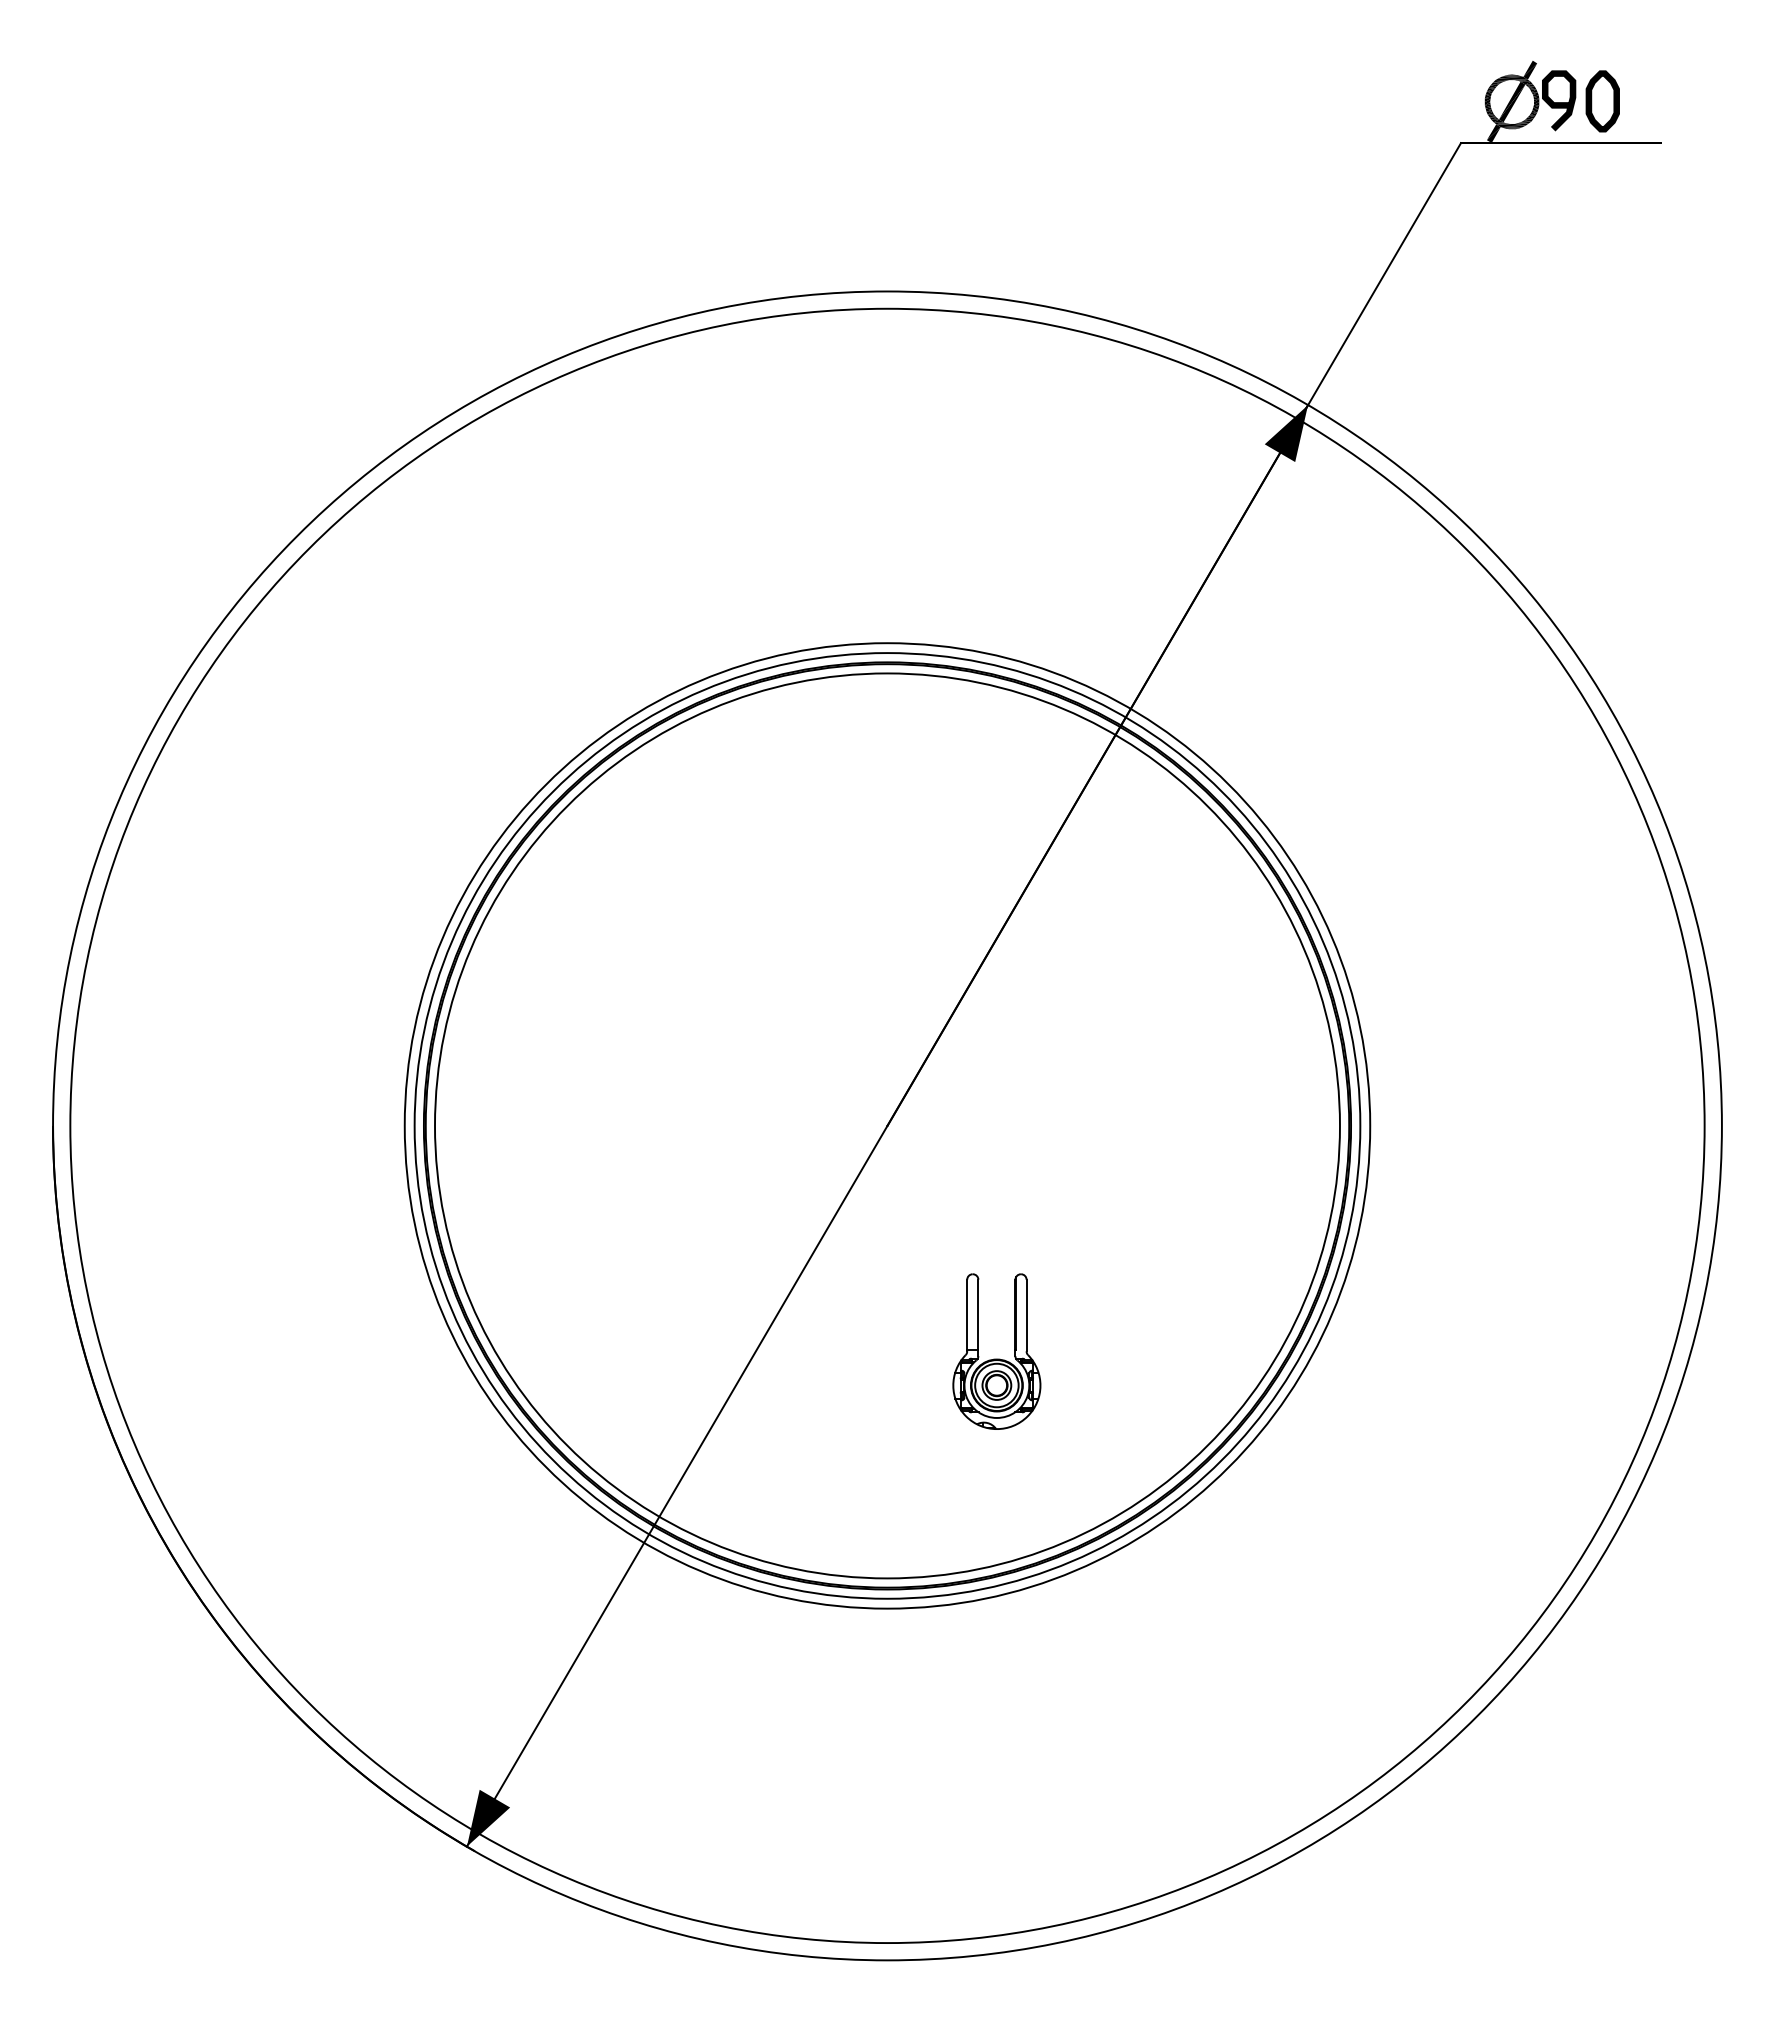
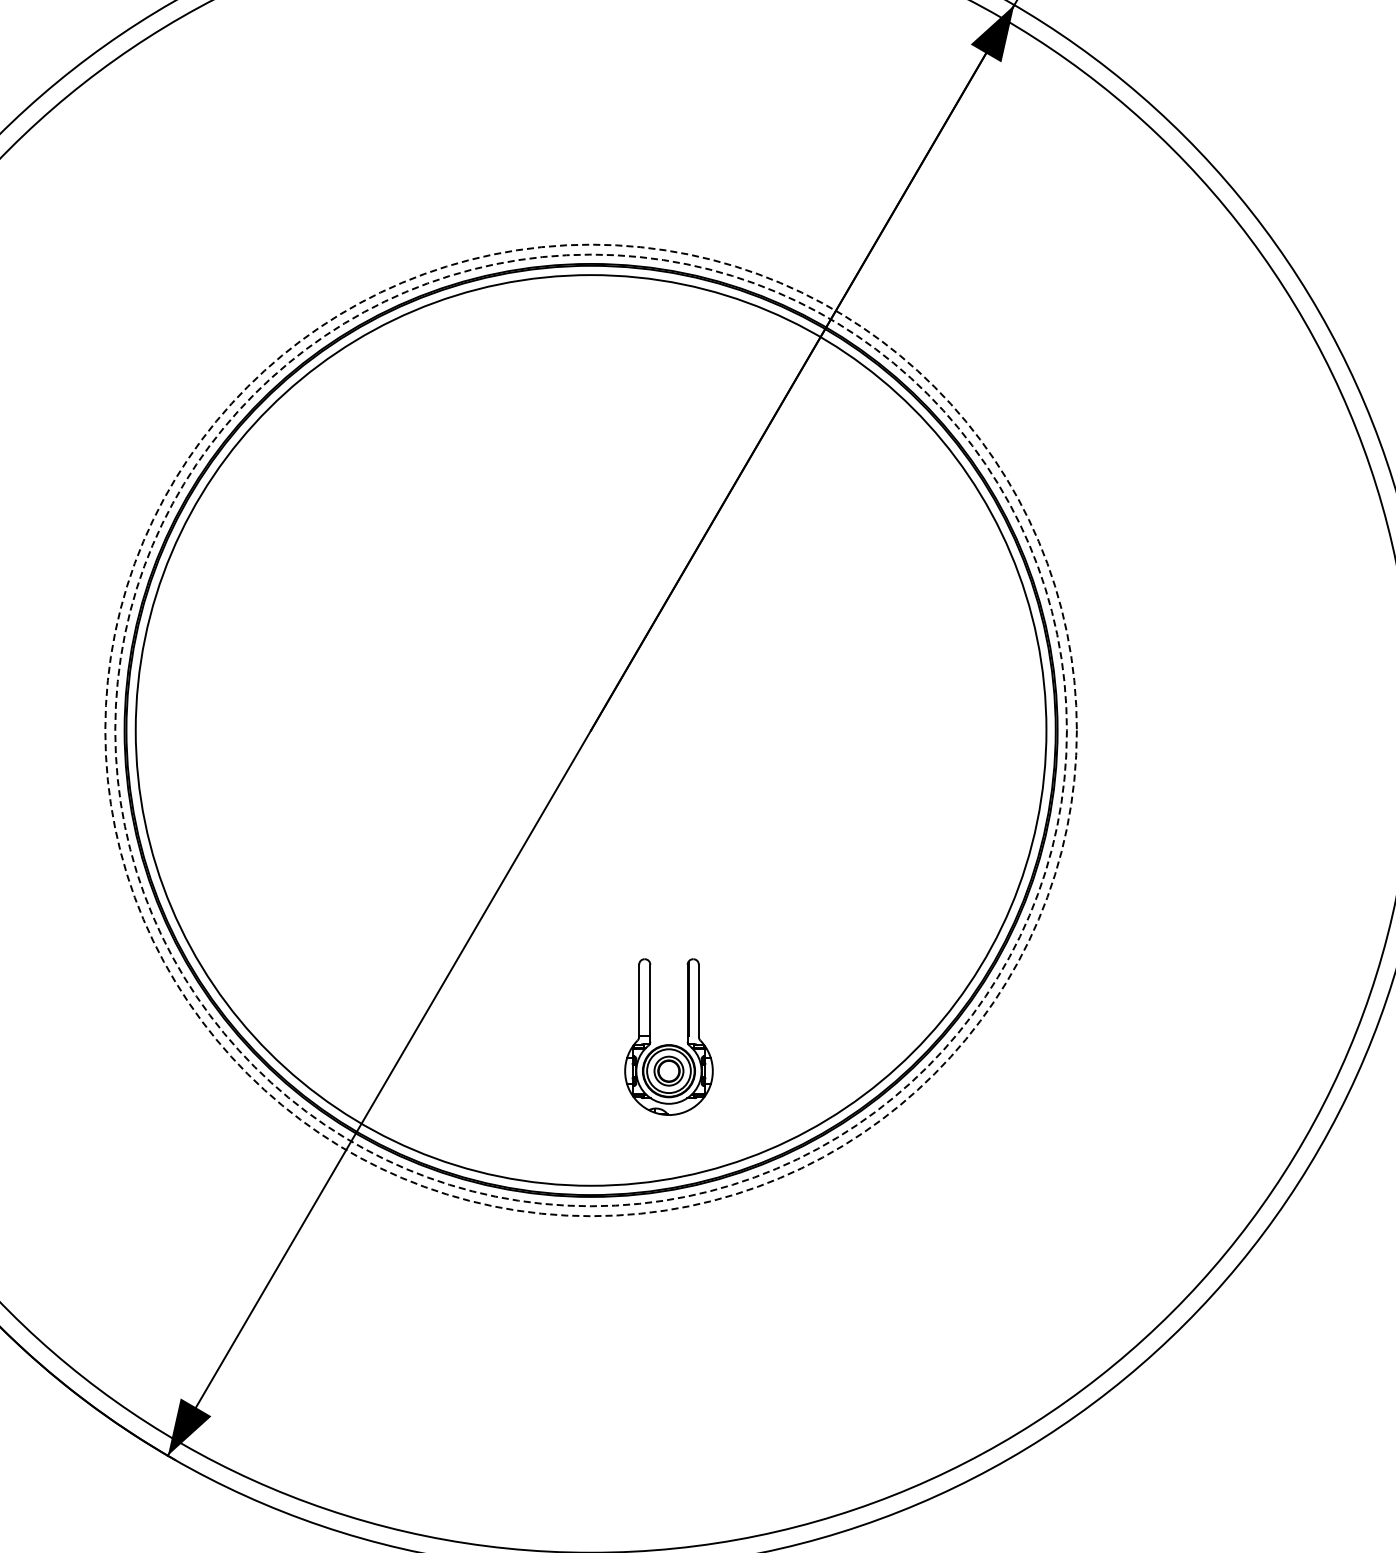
circle: (887, 1125) -> (591, 730), solid -> dashed
circle: (887, 1125) -> (591, 730), solid -> dashed
part: (996, 1358) -> (668, 1043), moved

